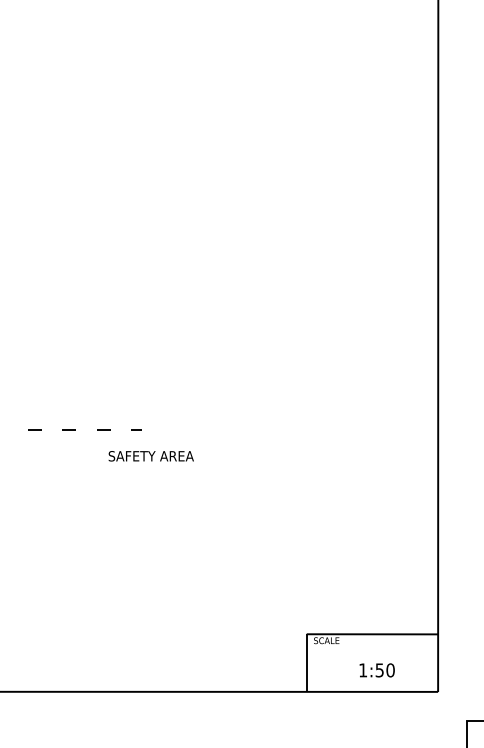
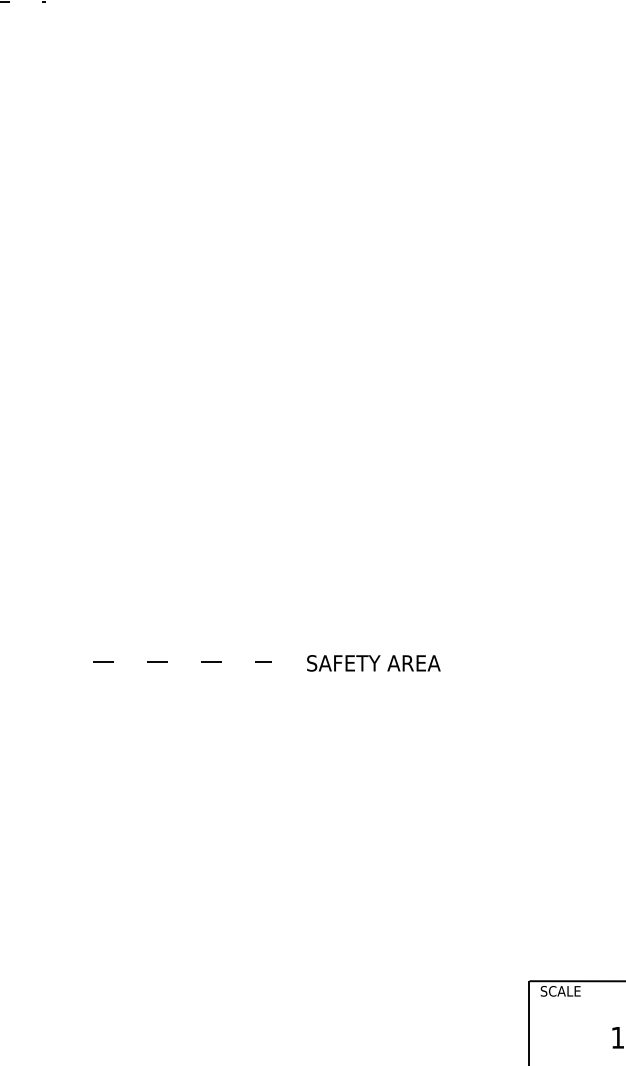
text: (150, 456) -> (372, 663), moved

